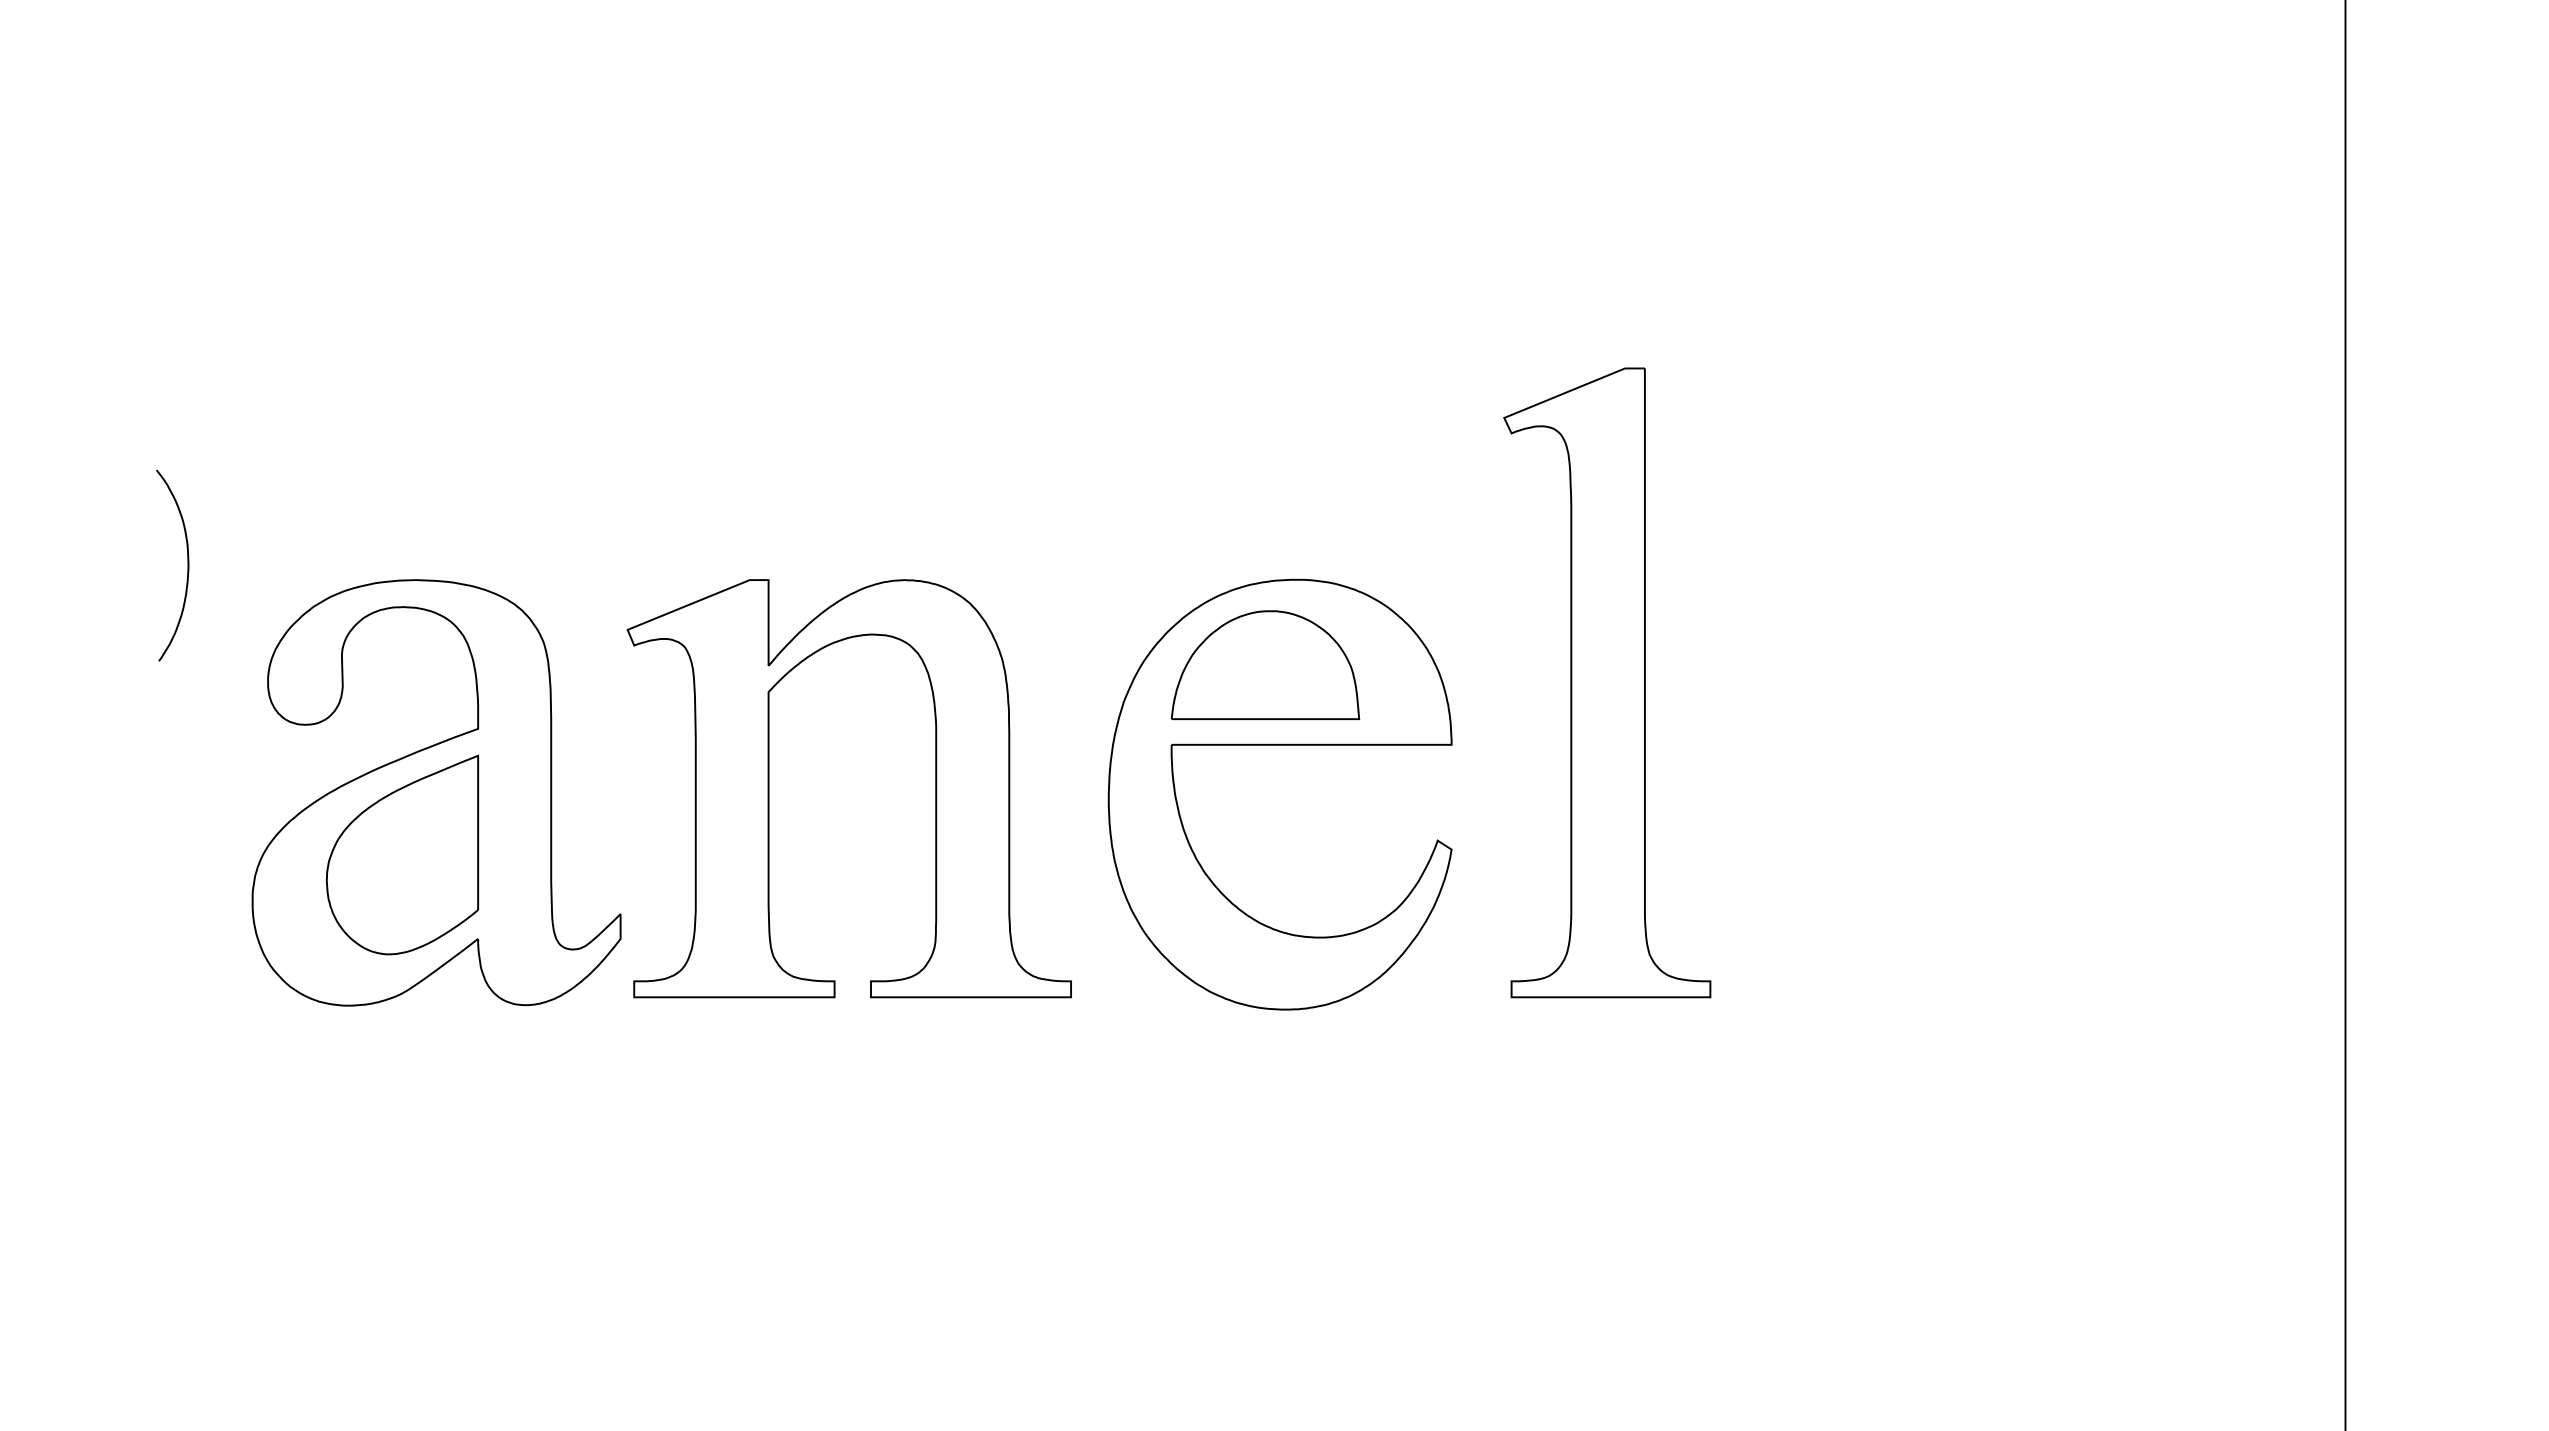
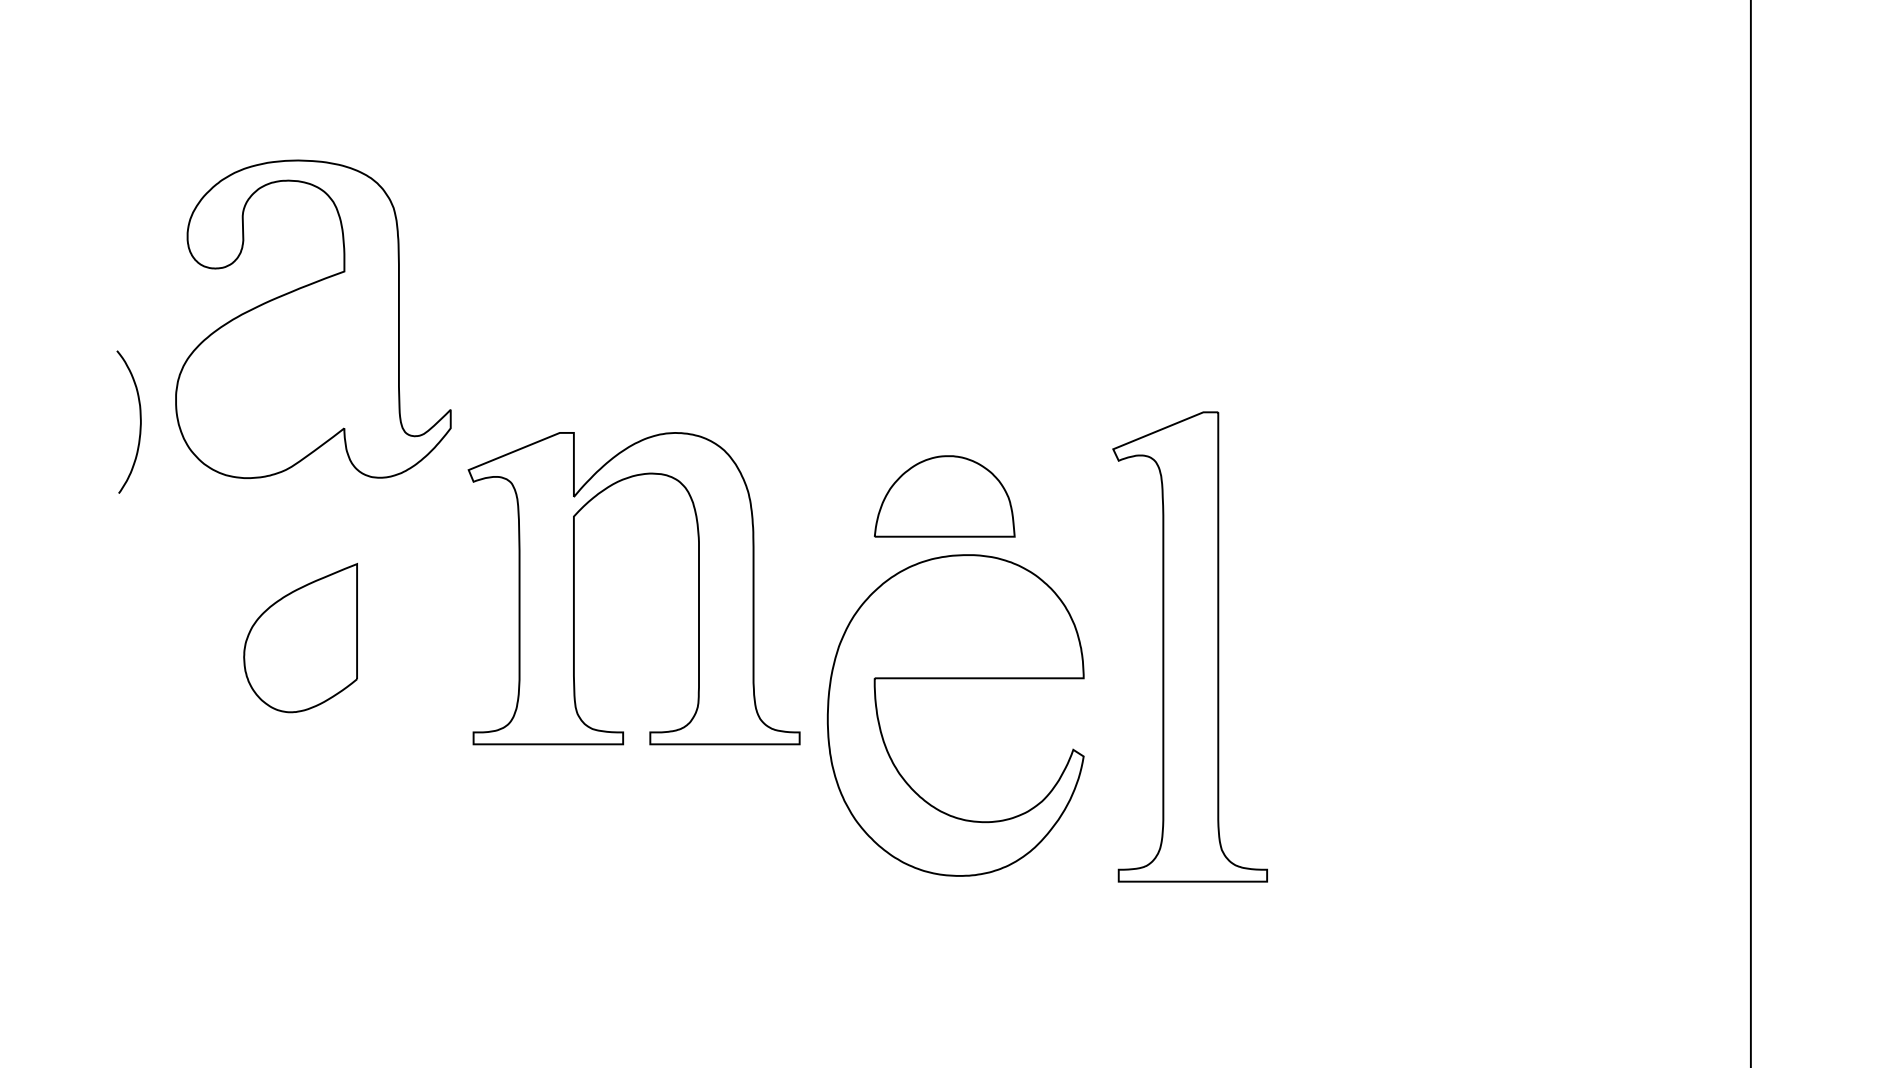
part: (1607, 682) -> (1190, 646), moved
part: (1279, 745) -> (955, 678), moved
part: (436, 792) -> (313, 319), moved

